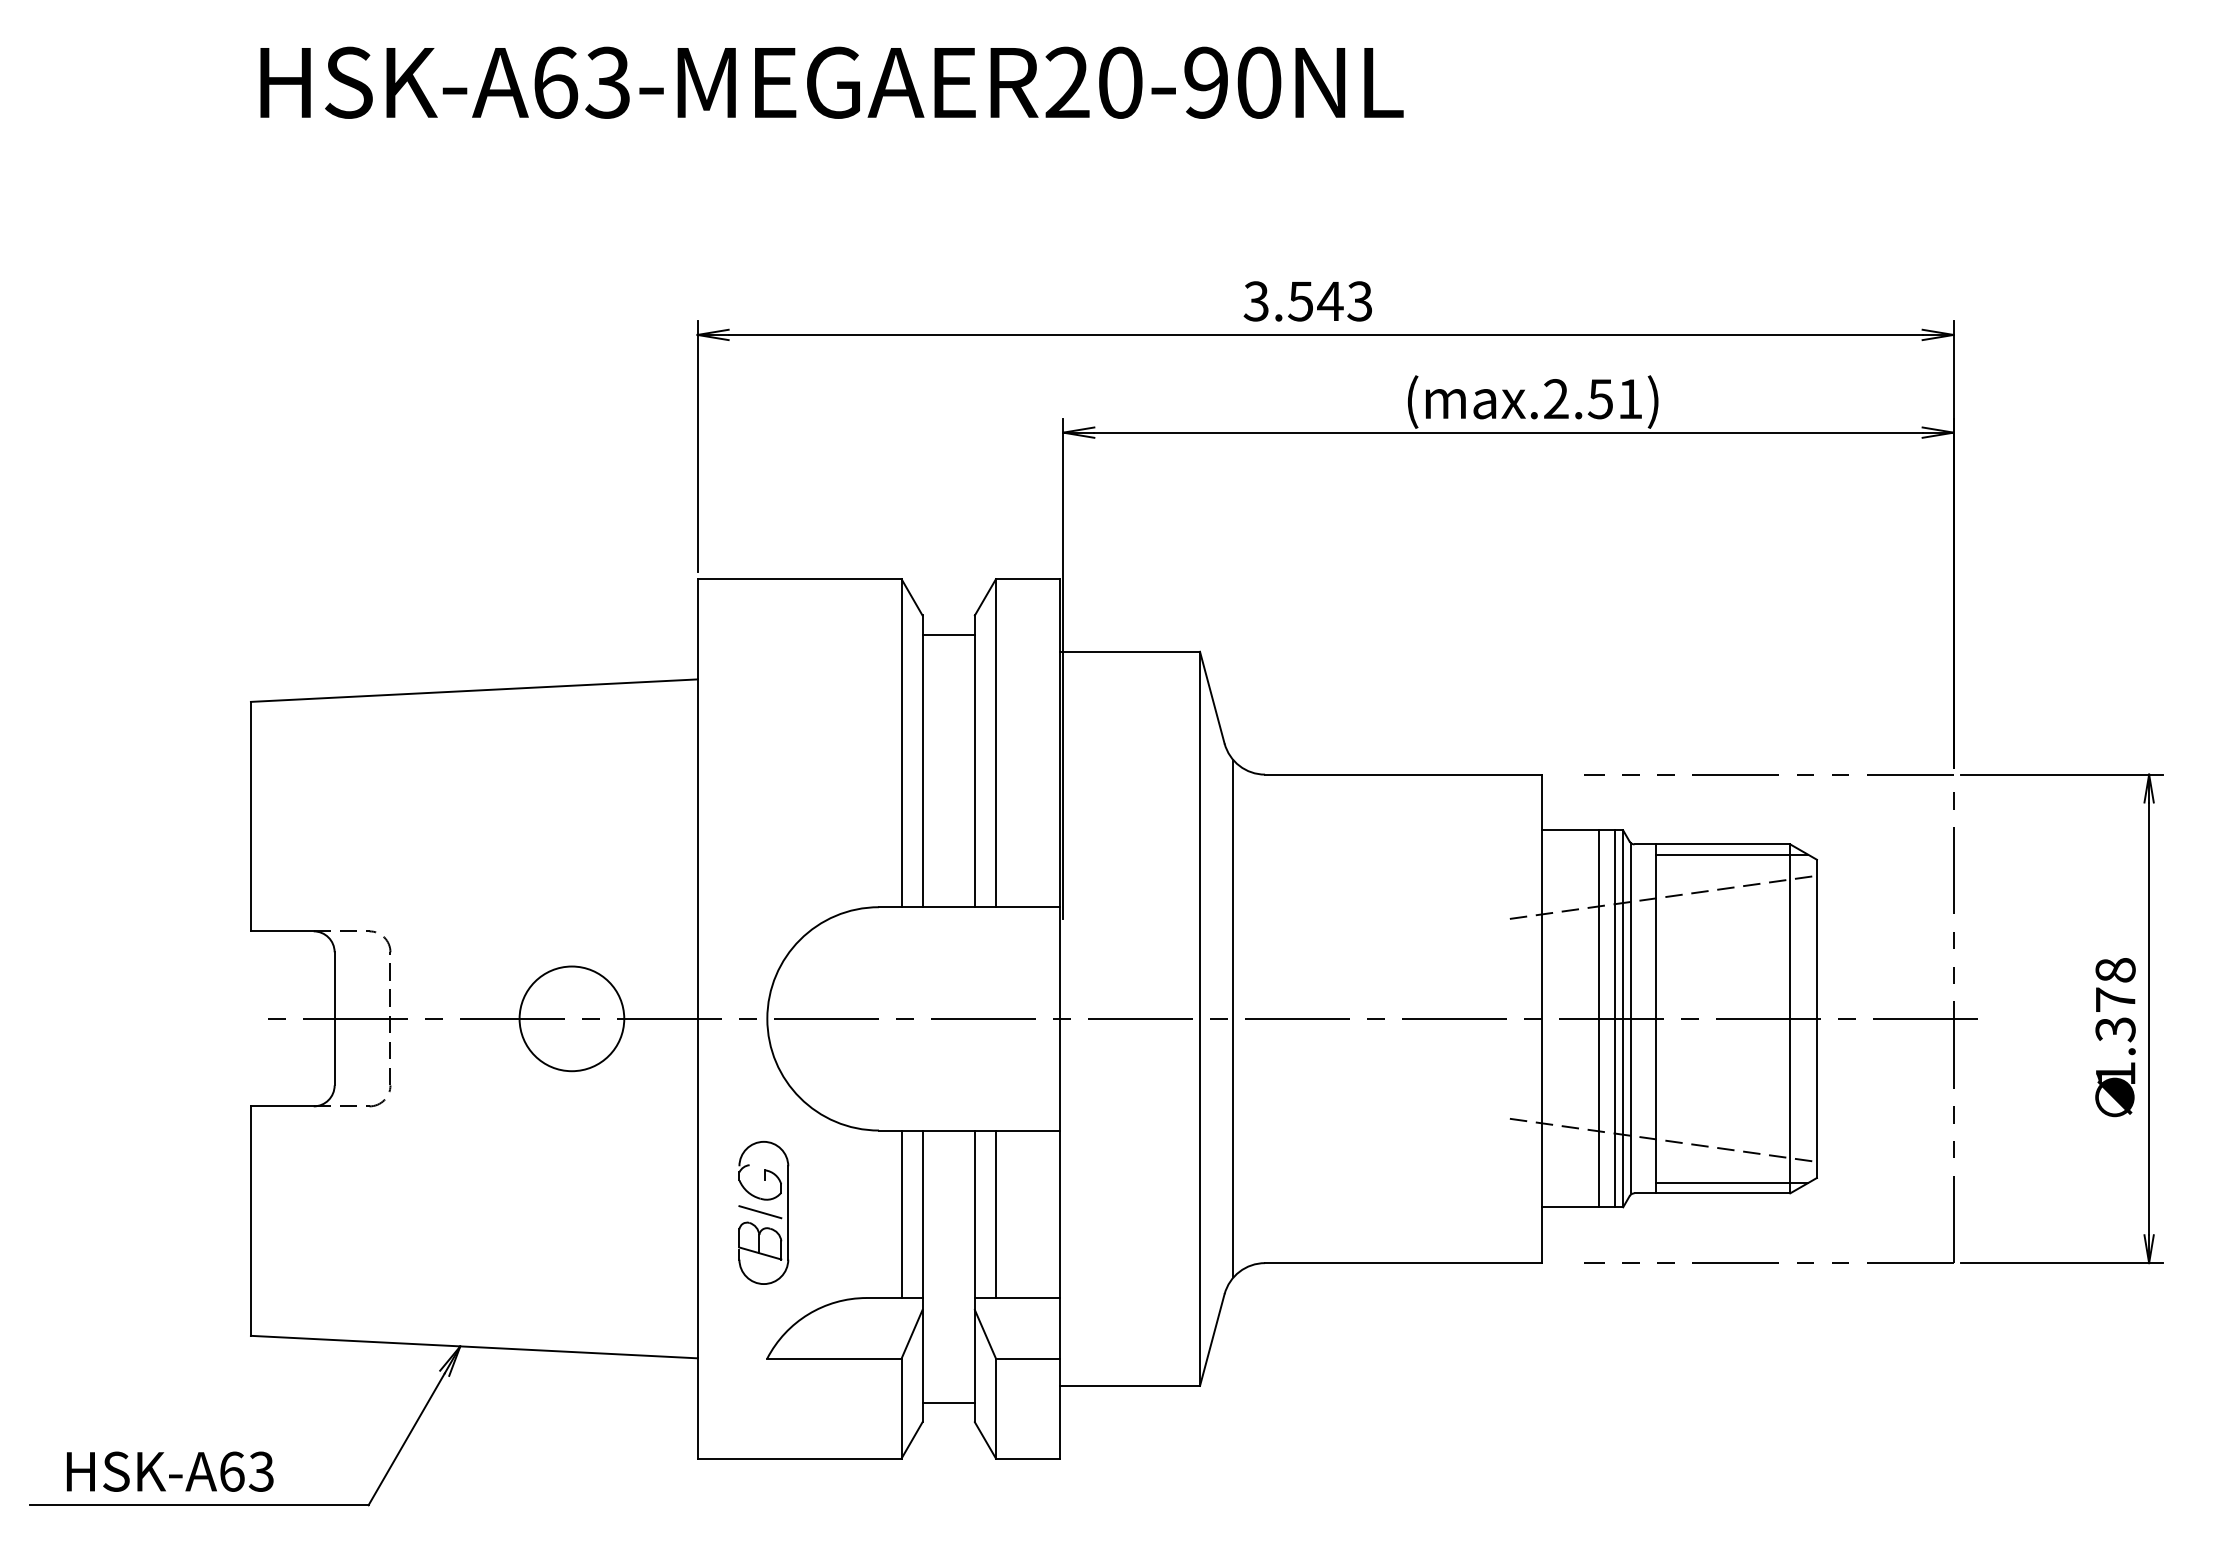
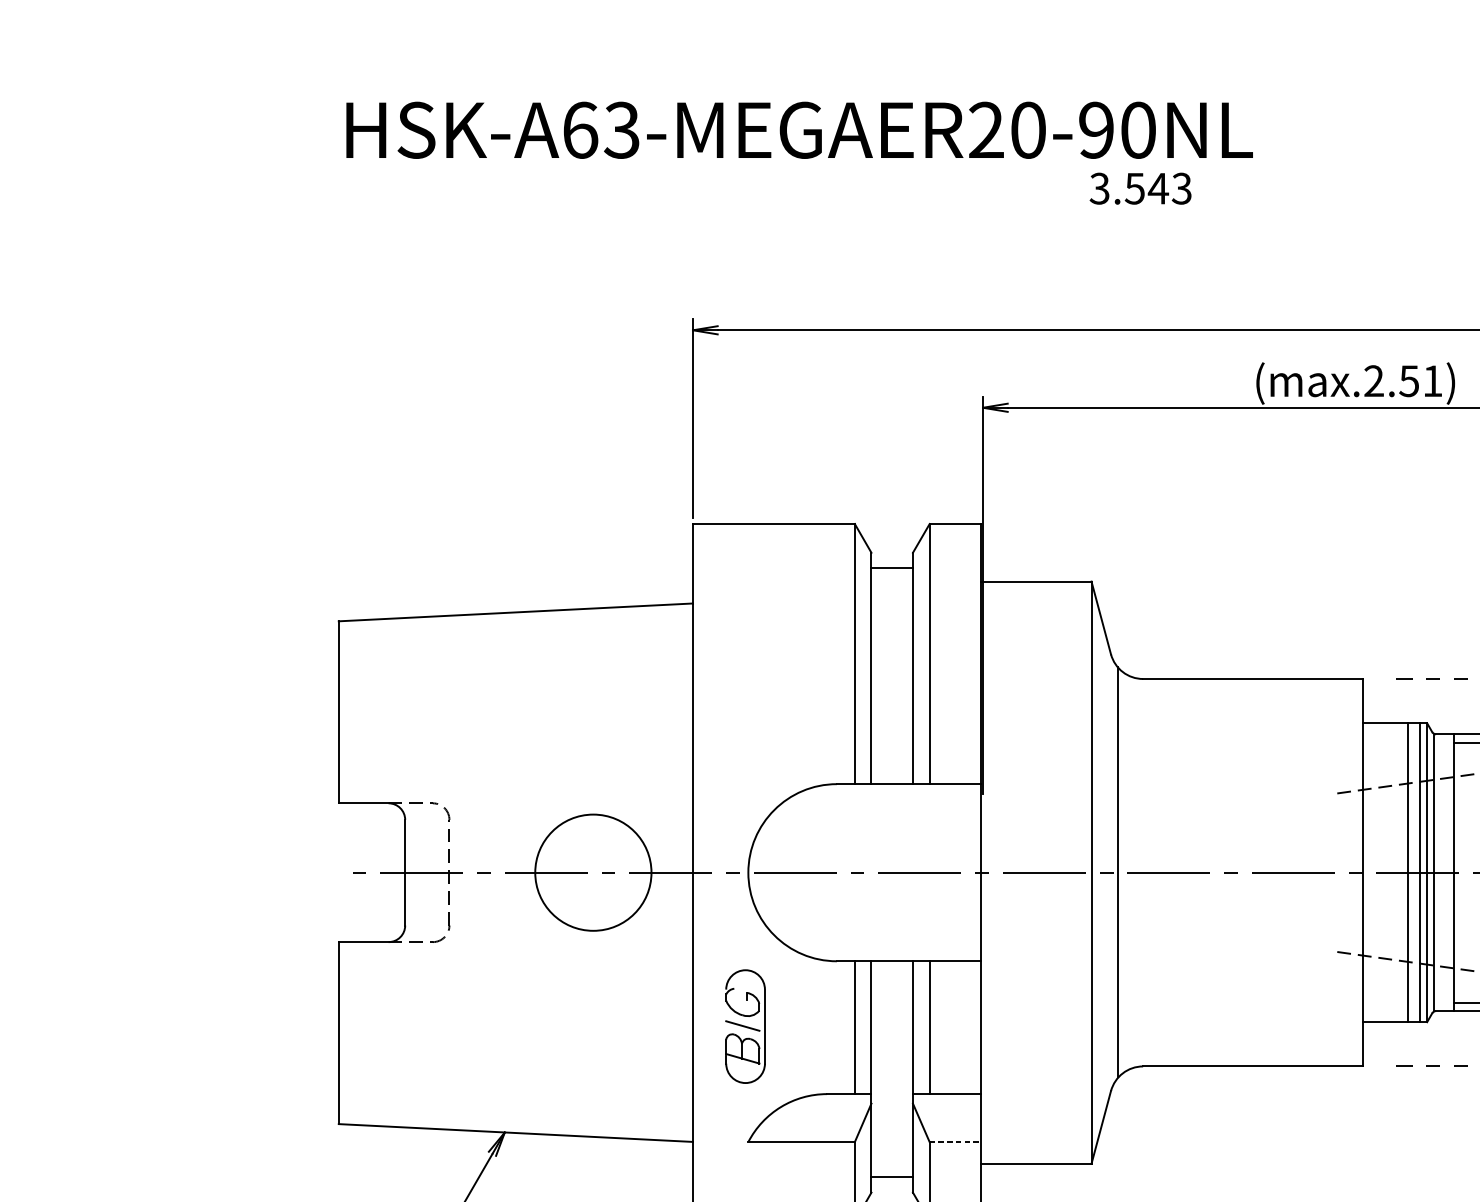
text: (1307, 301) -> (1140, 188), moved
circle: (571, 1018) -> (593, 872), size x1.4
line: (1028, 1358) -> (955, 1142), solid -> dashed

